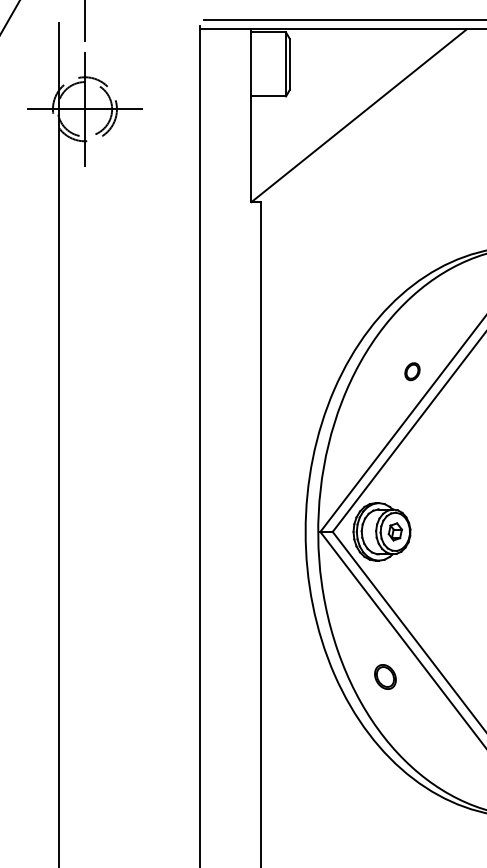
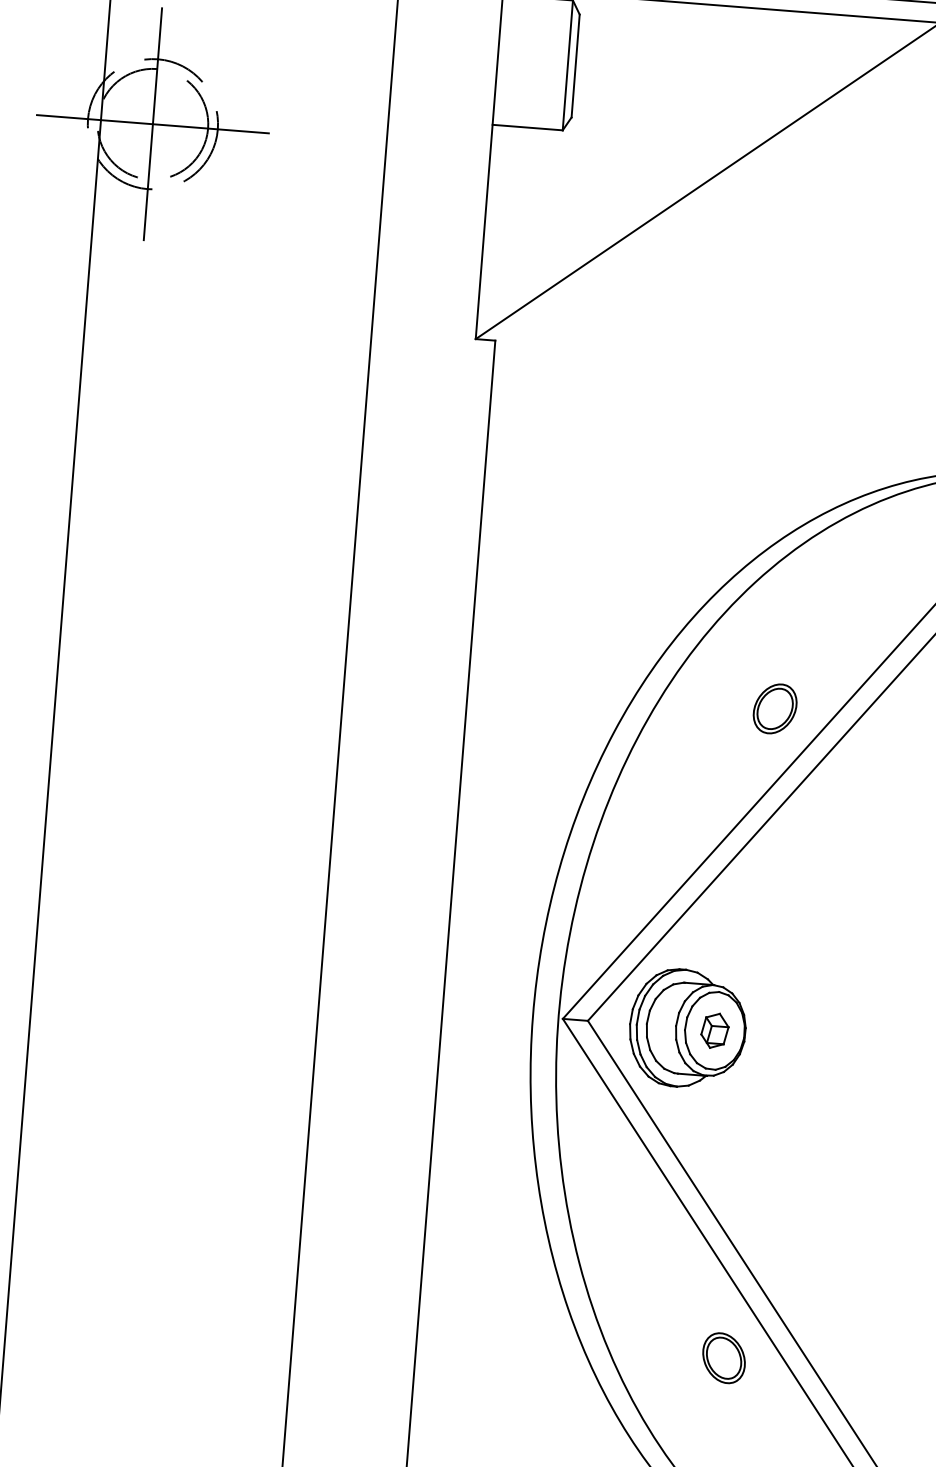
part: (412, 371) -> (775, 708), size x1.43
part: (385, 676) -> (724, 1357), moved

